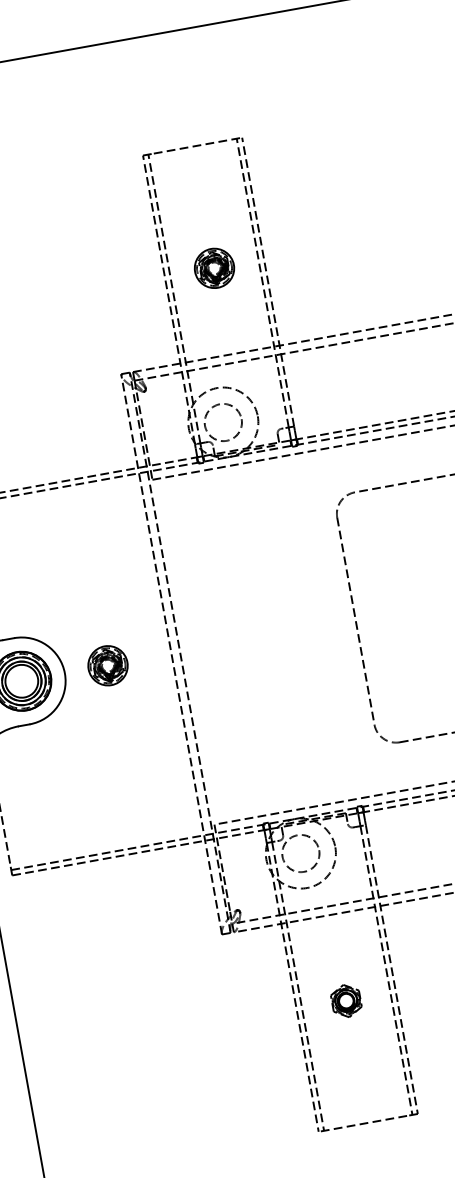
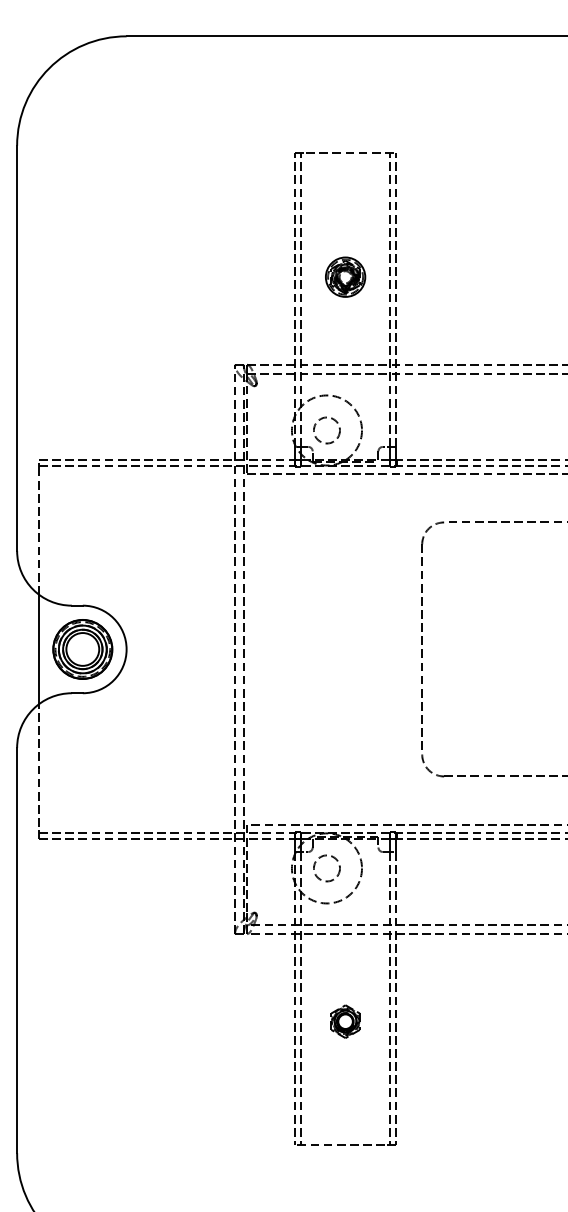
circle: (222, 422) -> (326, 430), size x0.7
part: (106, 664) -> (169, 648), removed
circle: (300, 853) -> (326, 868), size x0.7

